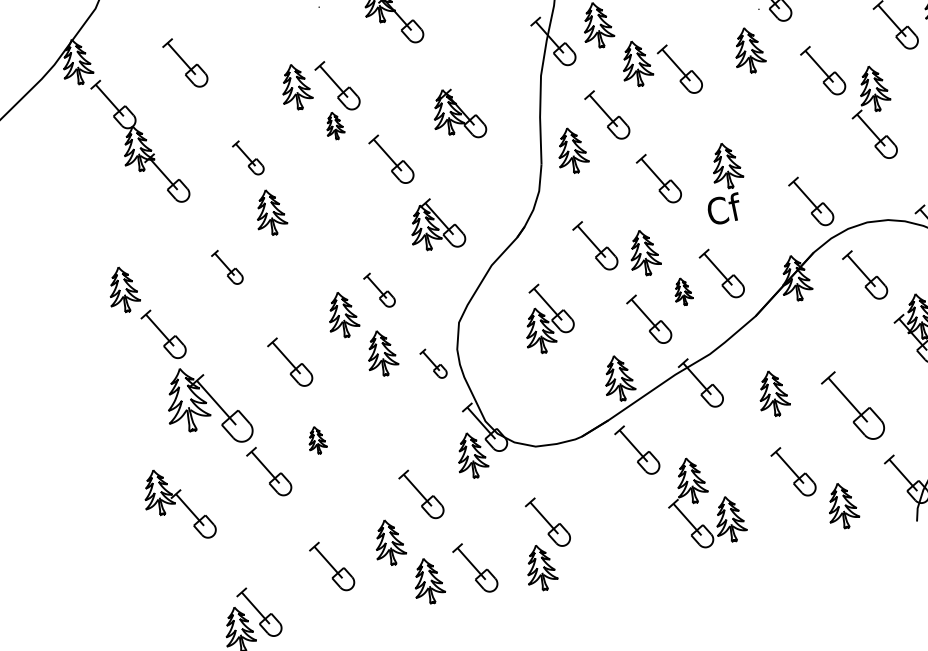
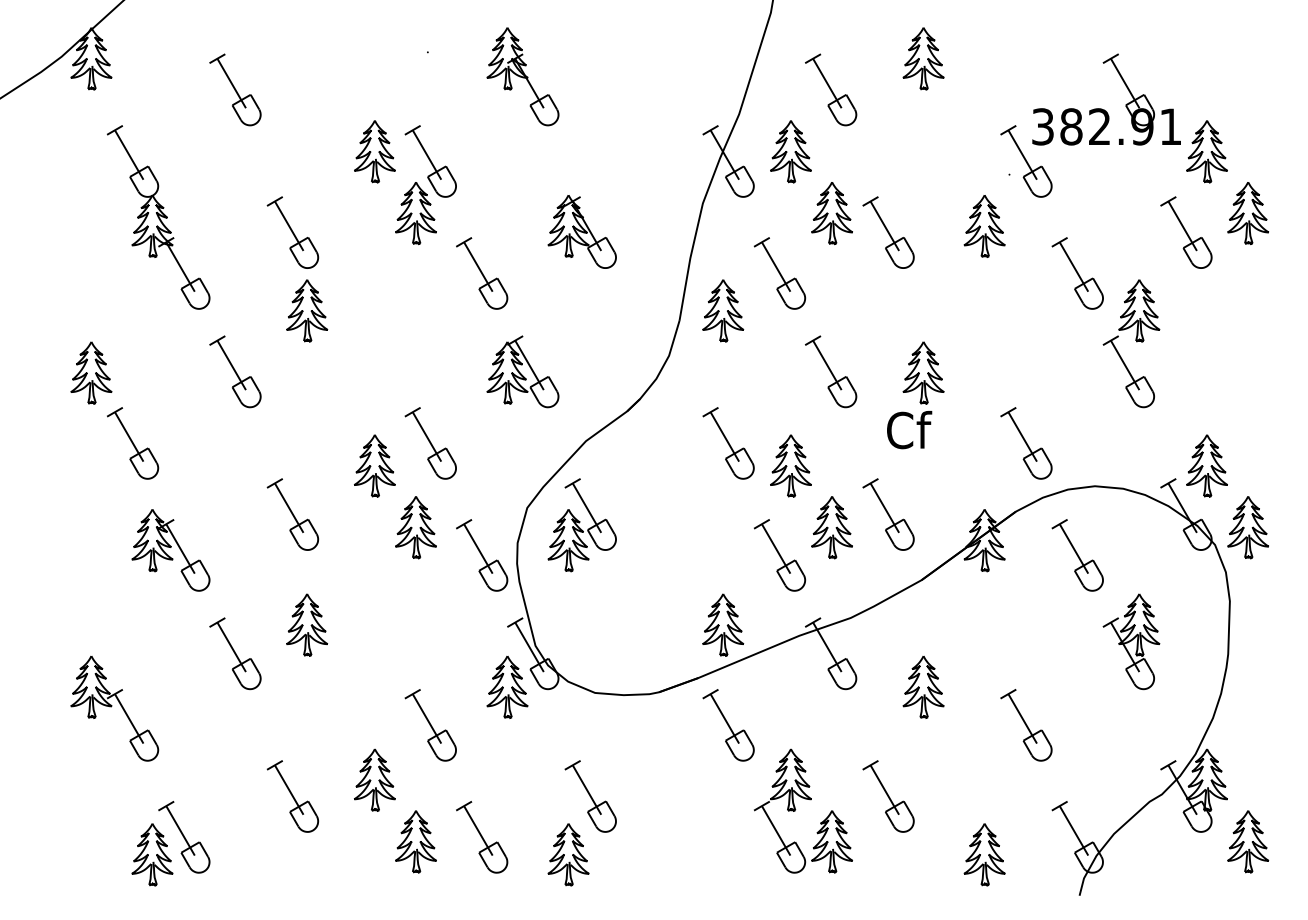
part: (334, 125) -> (415, 213), size x1.67
part: (140, 141) -> (158, 217), moved
part: (247, 157) -> (292, 232), size x1.43
part: (227, 267) -> (235, 371), size x1.43
part: (379, 290) -> (430, 443), size x1.43
part: (682, 291) -> (831, 527), size x1.67
part: (546, 317) -> (581, 525), moved
part: (433, 363) -> (482, 555), size x1.67
part: (206, 406) -> (170, 550), size x0.71
part: (853, 406) -> (1026, 725), size x0.71
part: (316, 439) -> (306, 624), size x1.67
part: (793, 471) -> (888, 796), moved
part: (177, 504) -> (114, 708), moved

